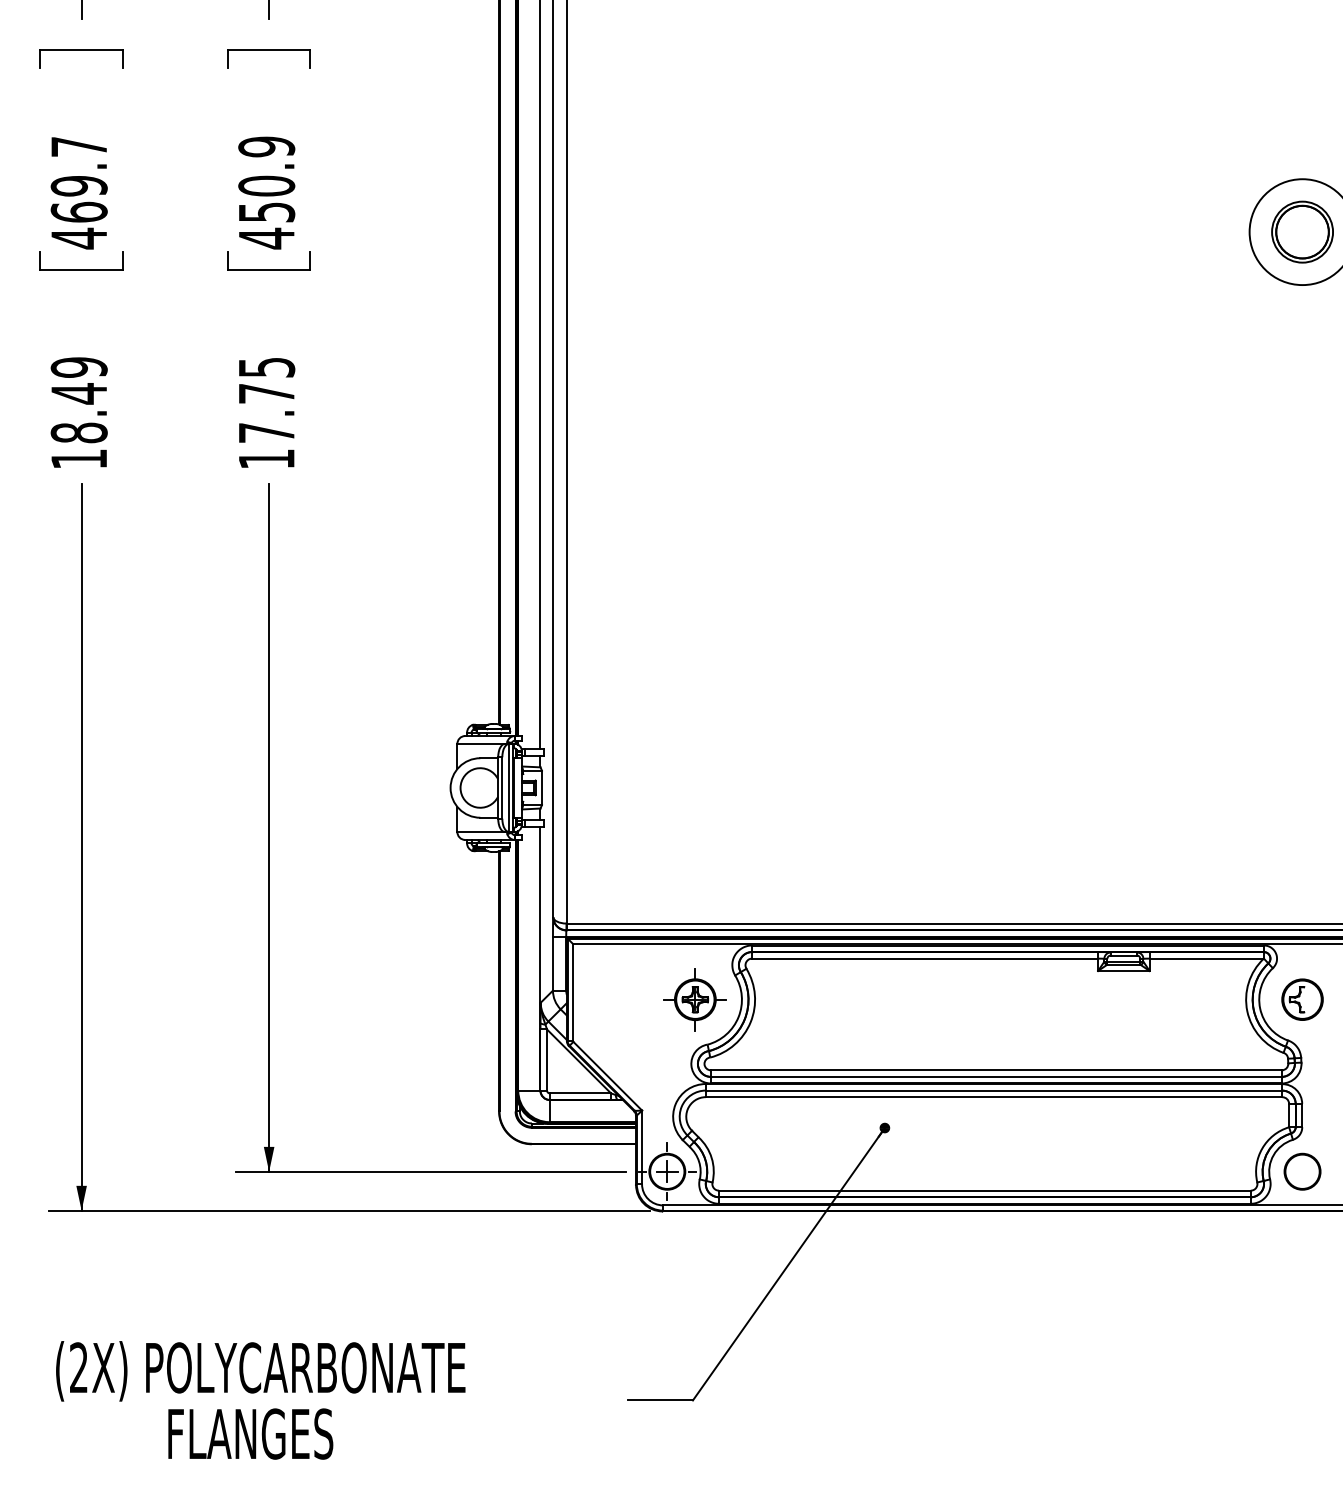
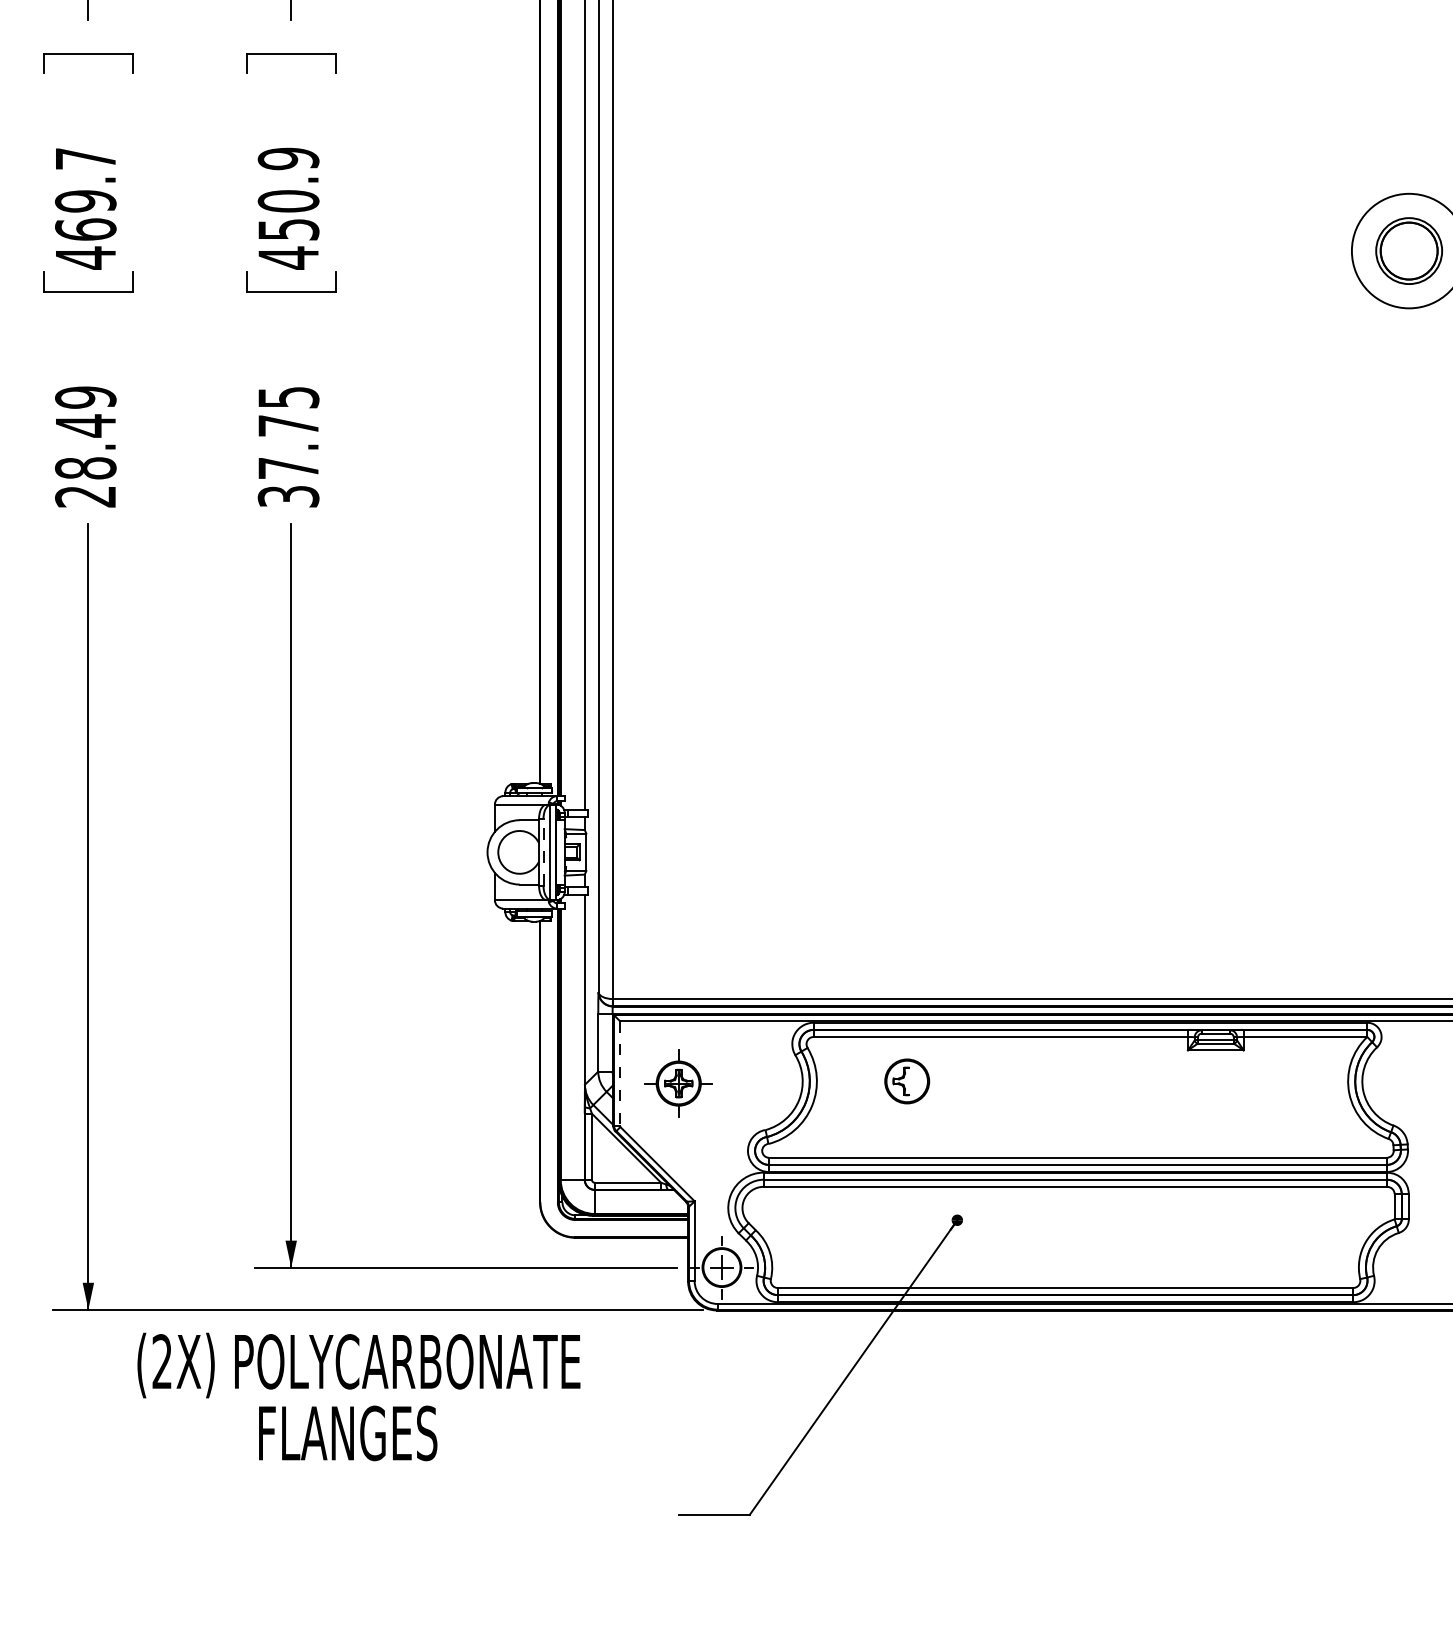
text: (78, 459) -> (84, 497), 18.49 -> 28.49
text: (266, 459) -> (288, 497), 17.75 -> 37.75
line: (502, 787) -> (543, 851), solid -> dashed
line: (572, 992) -> (619, 1073), solid -> dashed
part: (694, 999) -> (677, 1083), moved
part: (1302, 999) -> (907, 1081), moved
part: (1302, 1171) -> (1409, 1267), removed
text: (260, 1400) -> (358, 1397), moved

